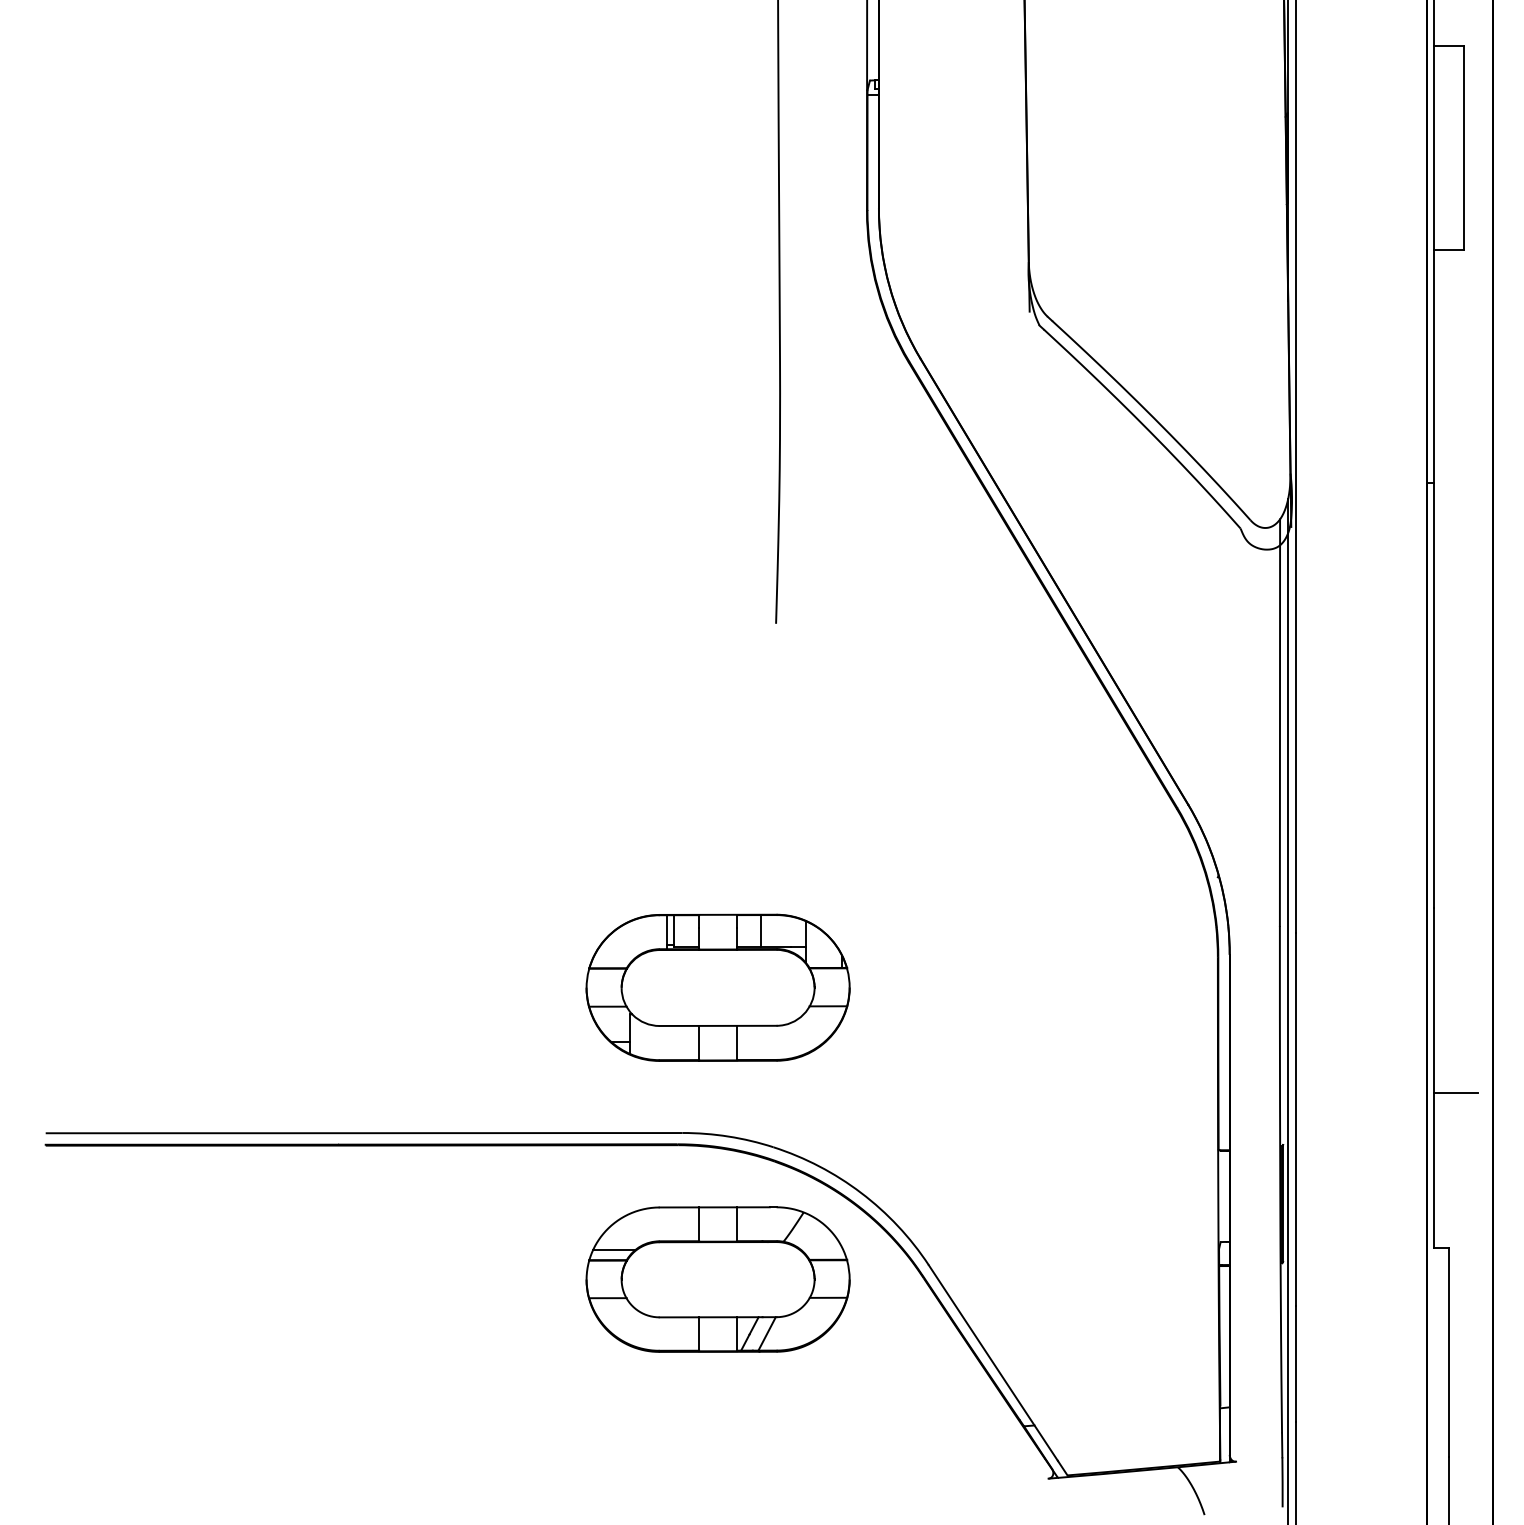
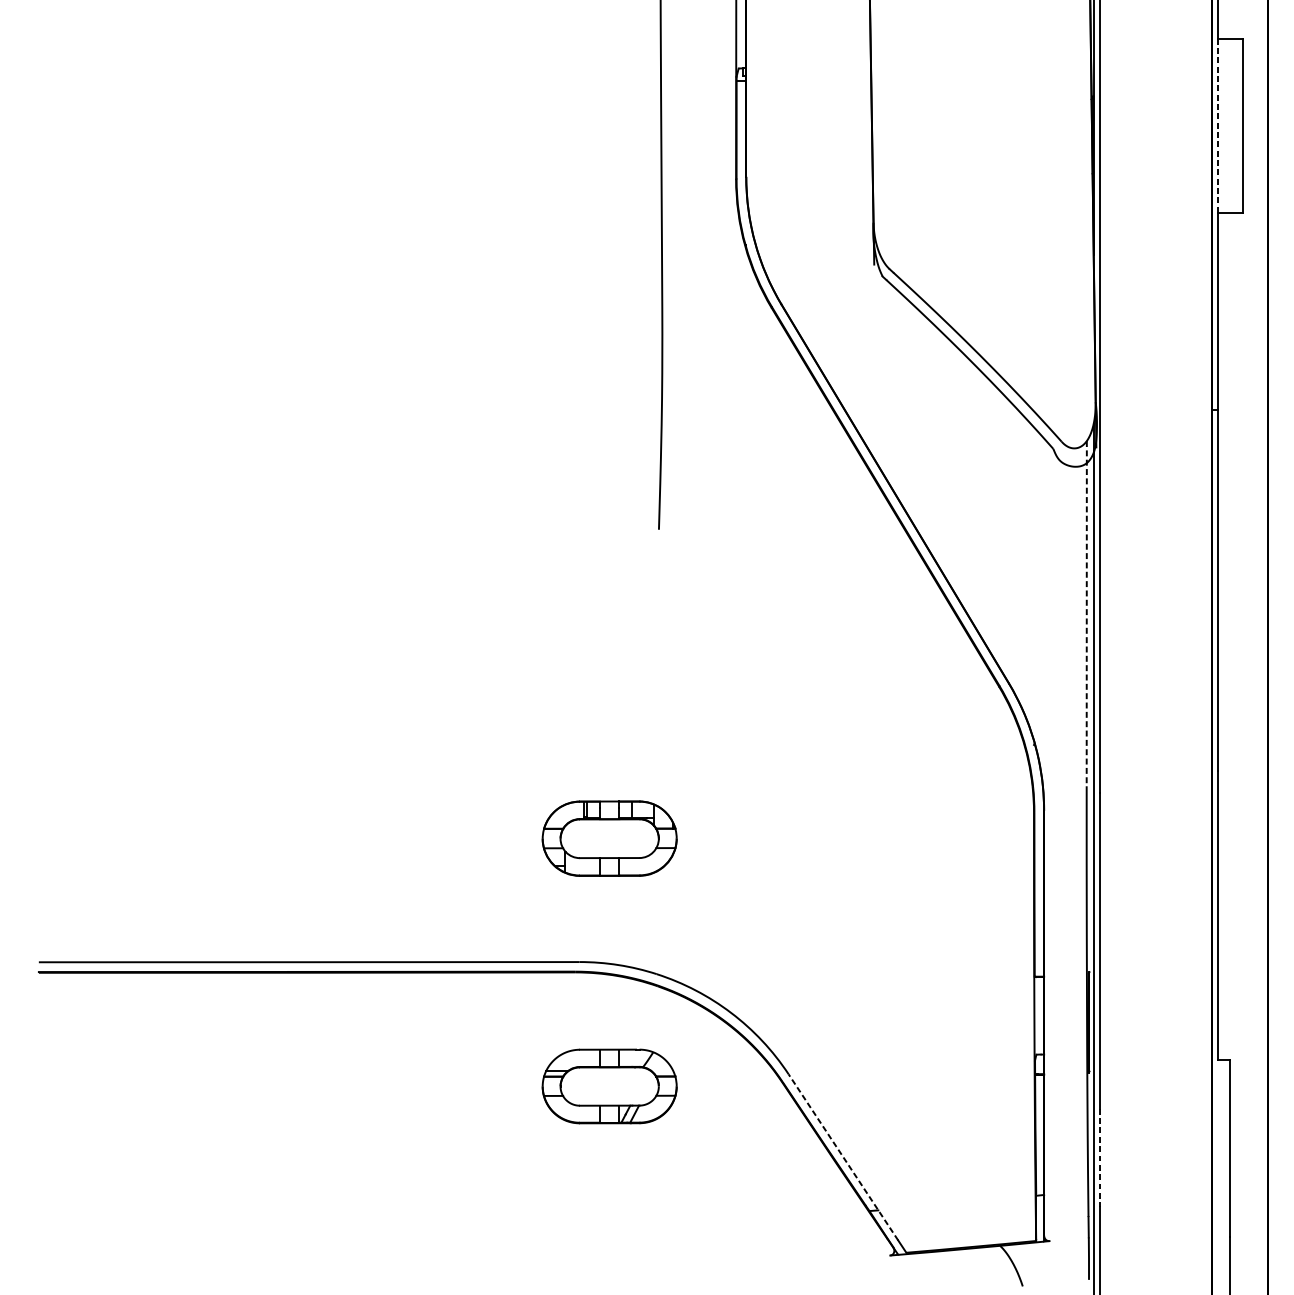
line: (1434, 147) -> (1217, 125), solid -> dashed
line: (1279, 723) -> (1086, 614), solid -> dashed
part: (717, 987) -> (609, 838), size x0.6
line: (1456, 1093) -> (1236, 928), removed
part: (717, 1279) -> (609, 1086), size x0.6
line: (993, 1362) -> (843, 1156), solid -> dashed
line: (1295, 1364) -> (1099, 1158), solid -> dashed

